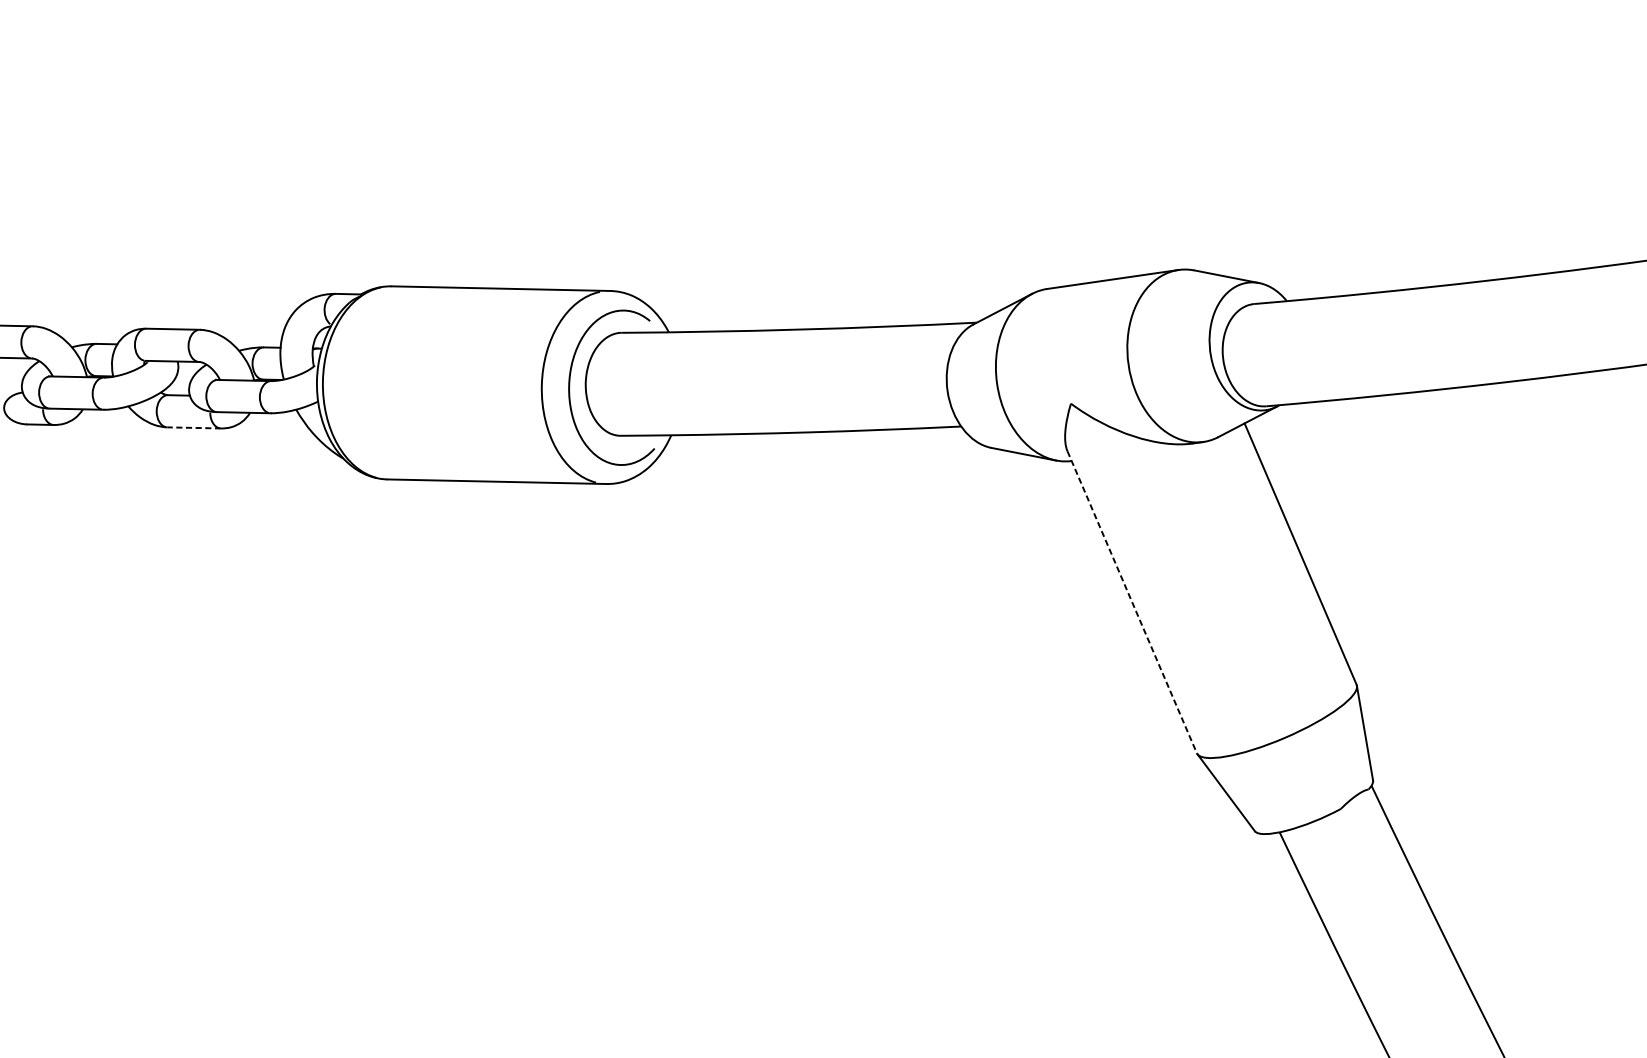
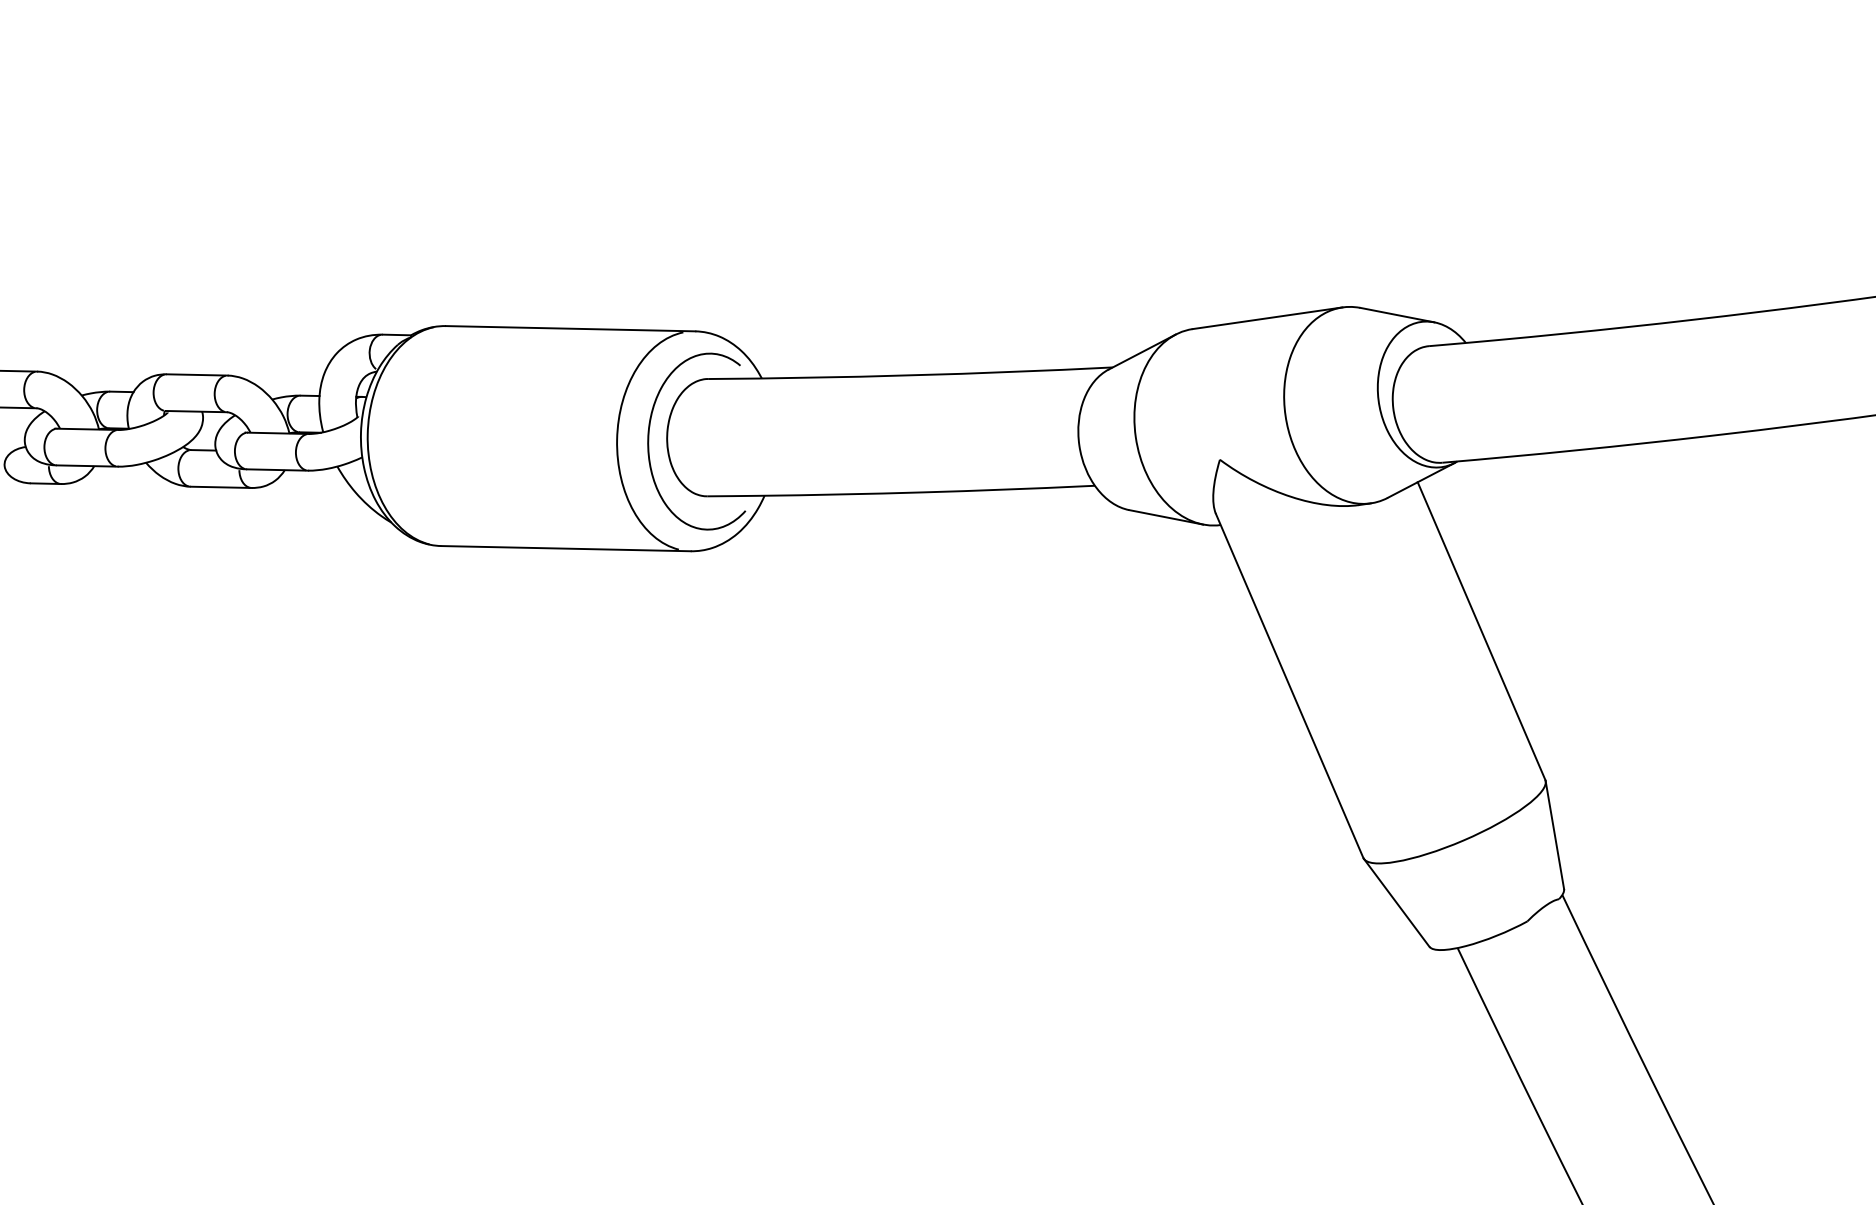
line: (194, 428) -> (221, 487), dashed -> solid
line: (1132, 602) -> (1289, 686), dashed -> solid

